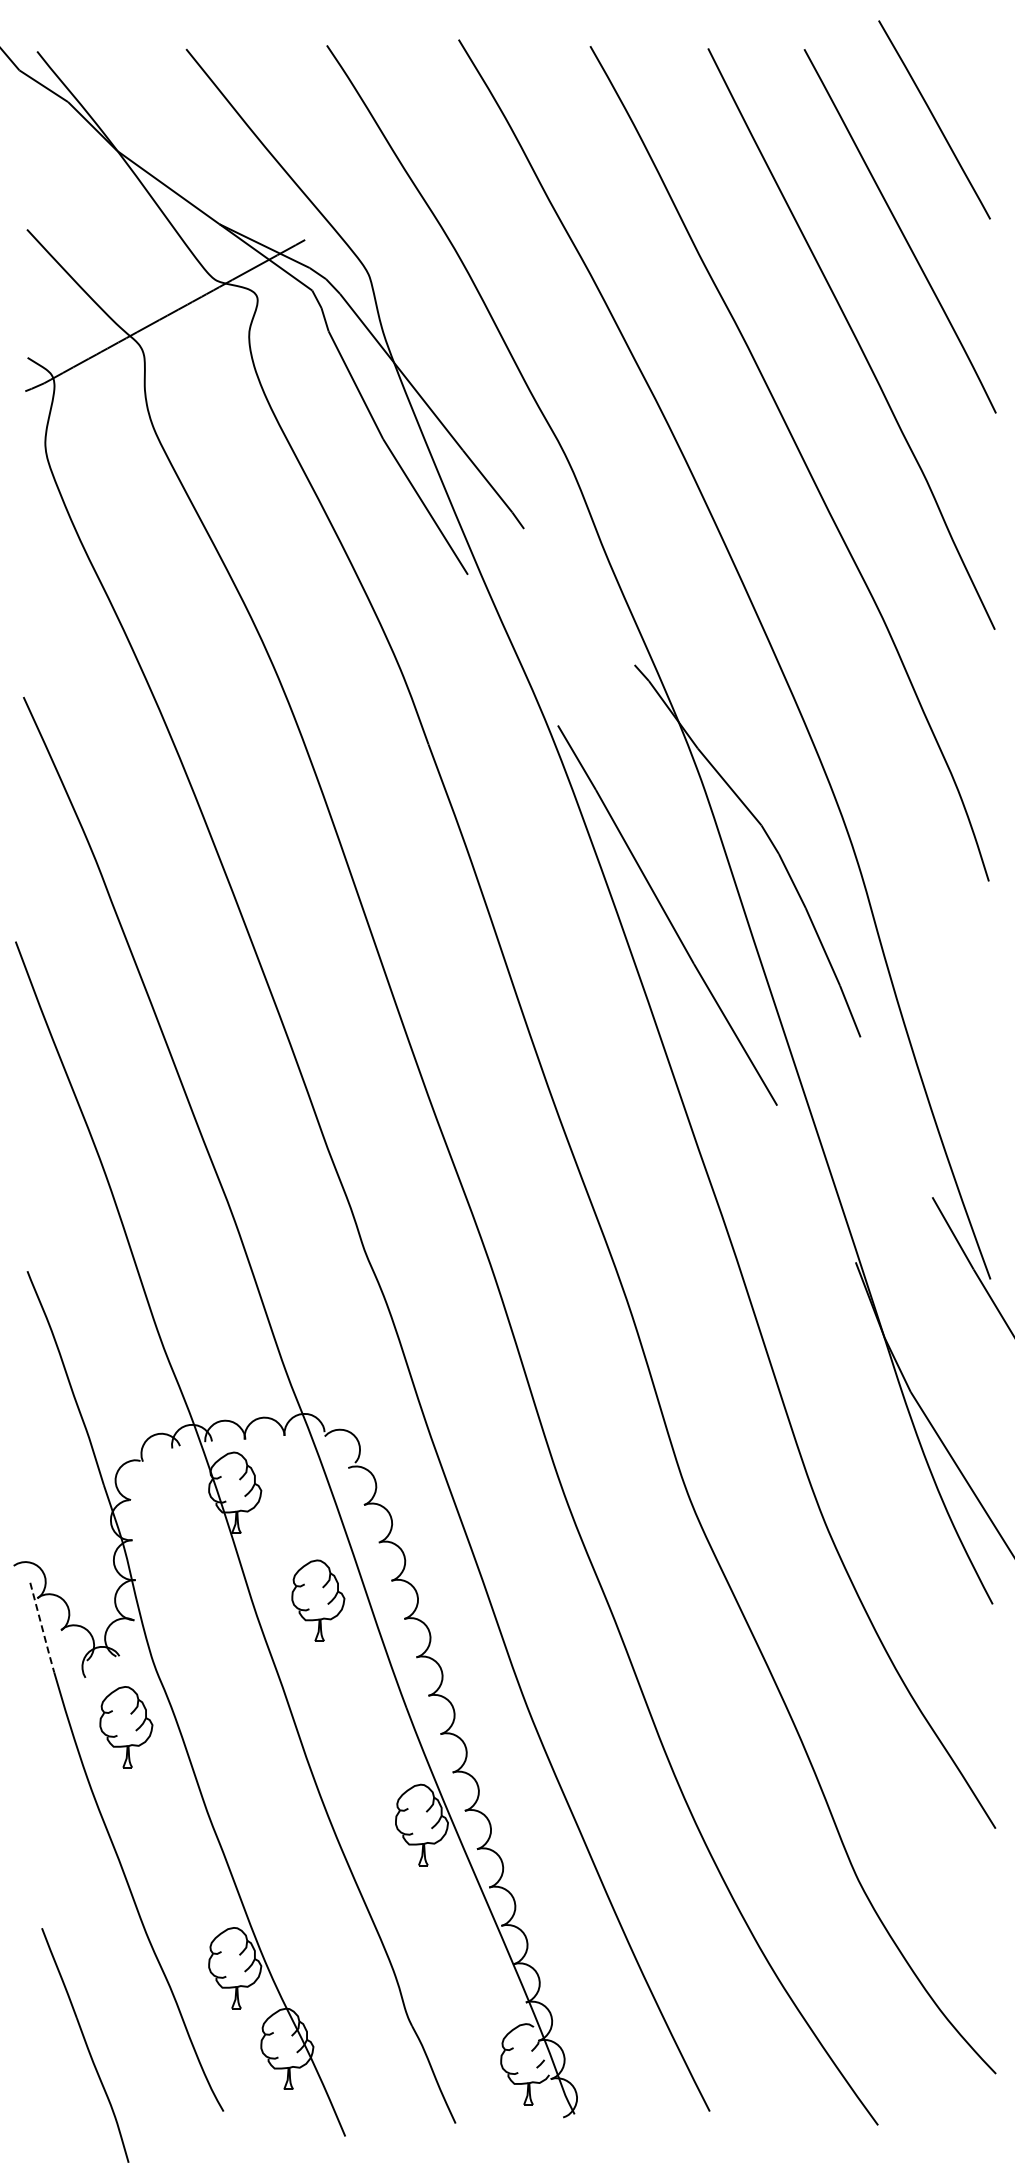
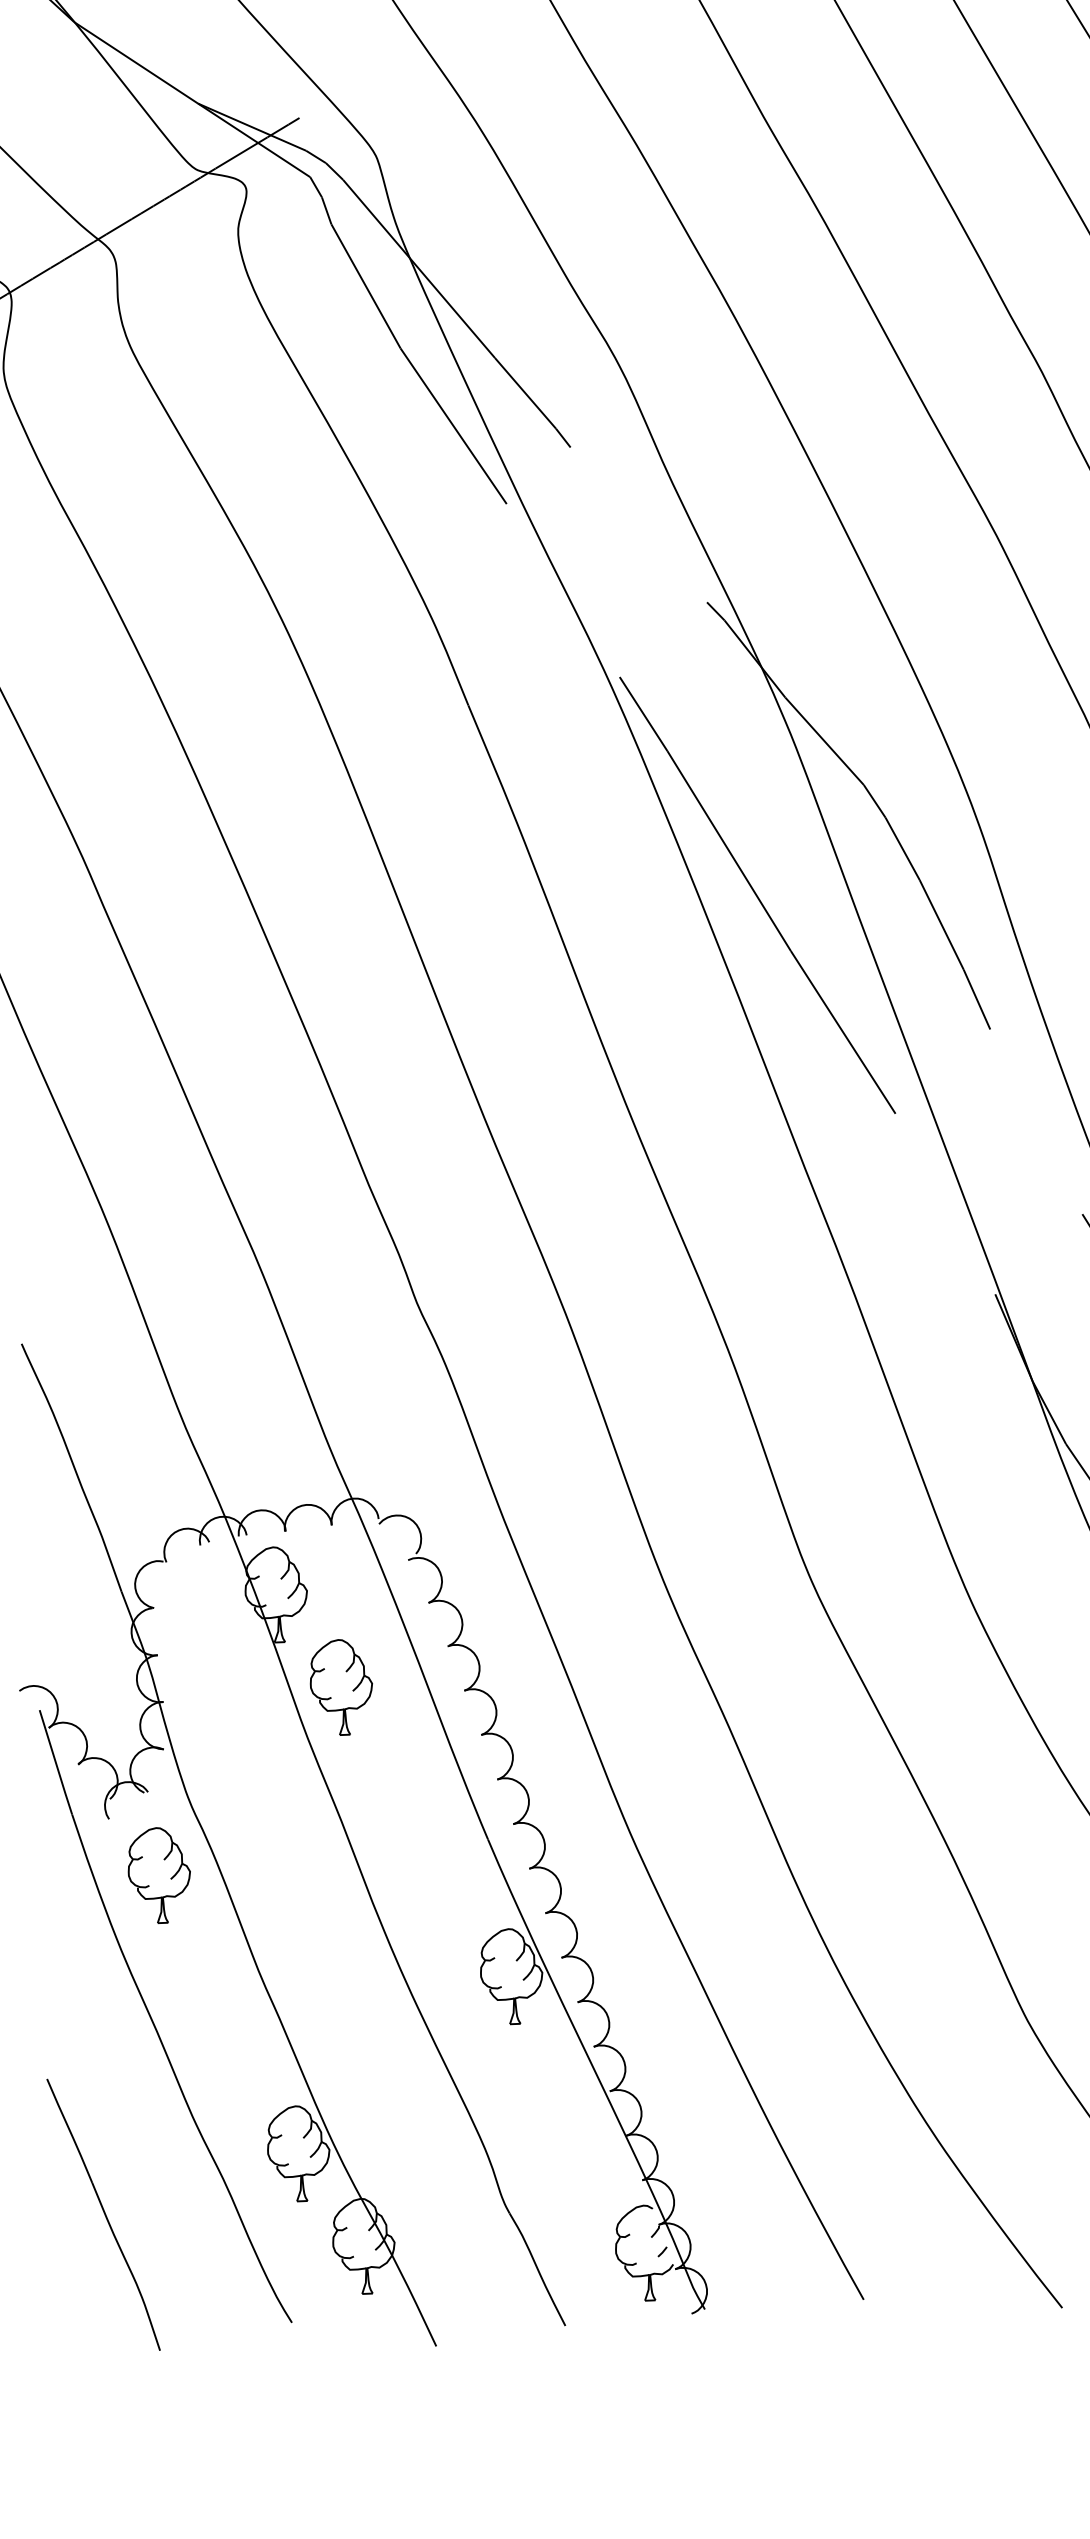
part: (318, 1600) -> (341, 1687), moved
line: (42, 1628) -> (56, 1763), dashed -> solid
part: (85, 2045) -> (103, 2214), moved

